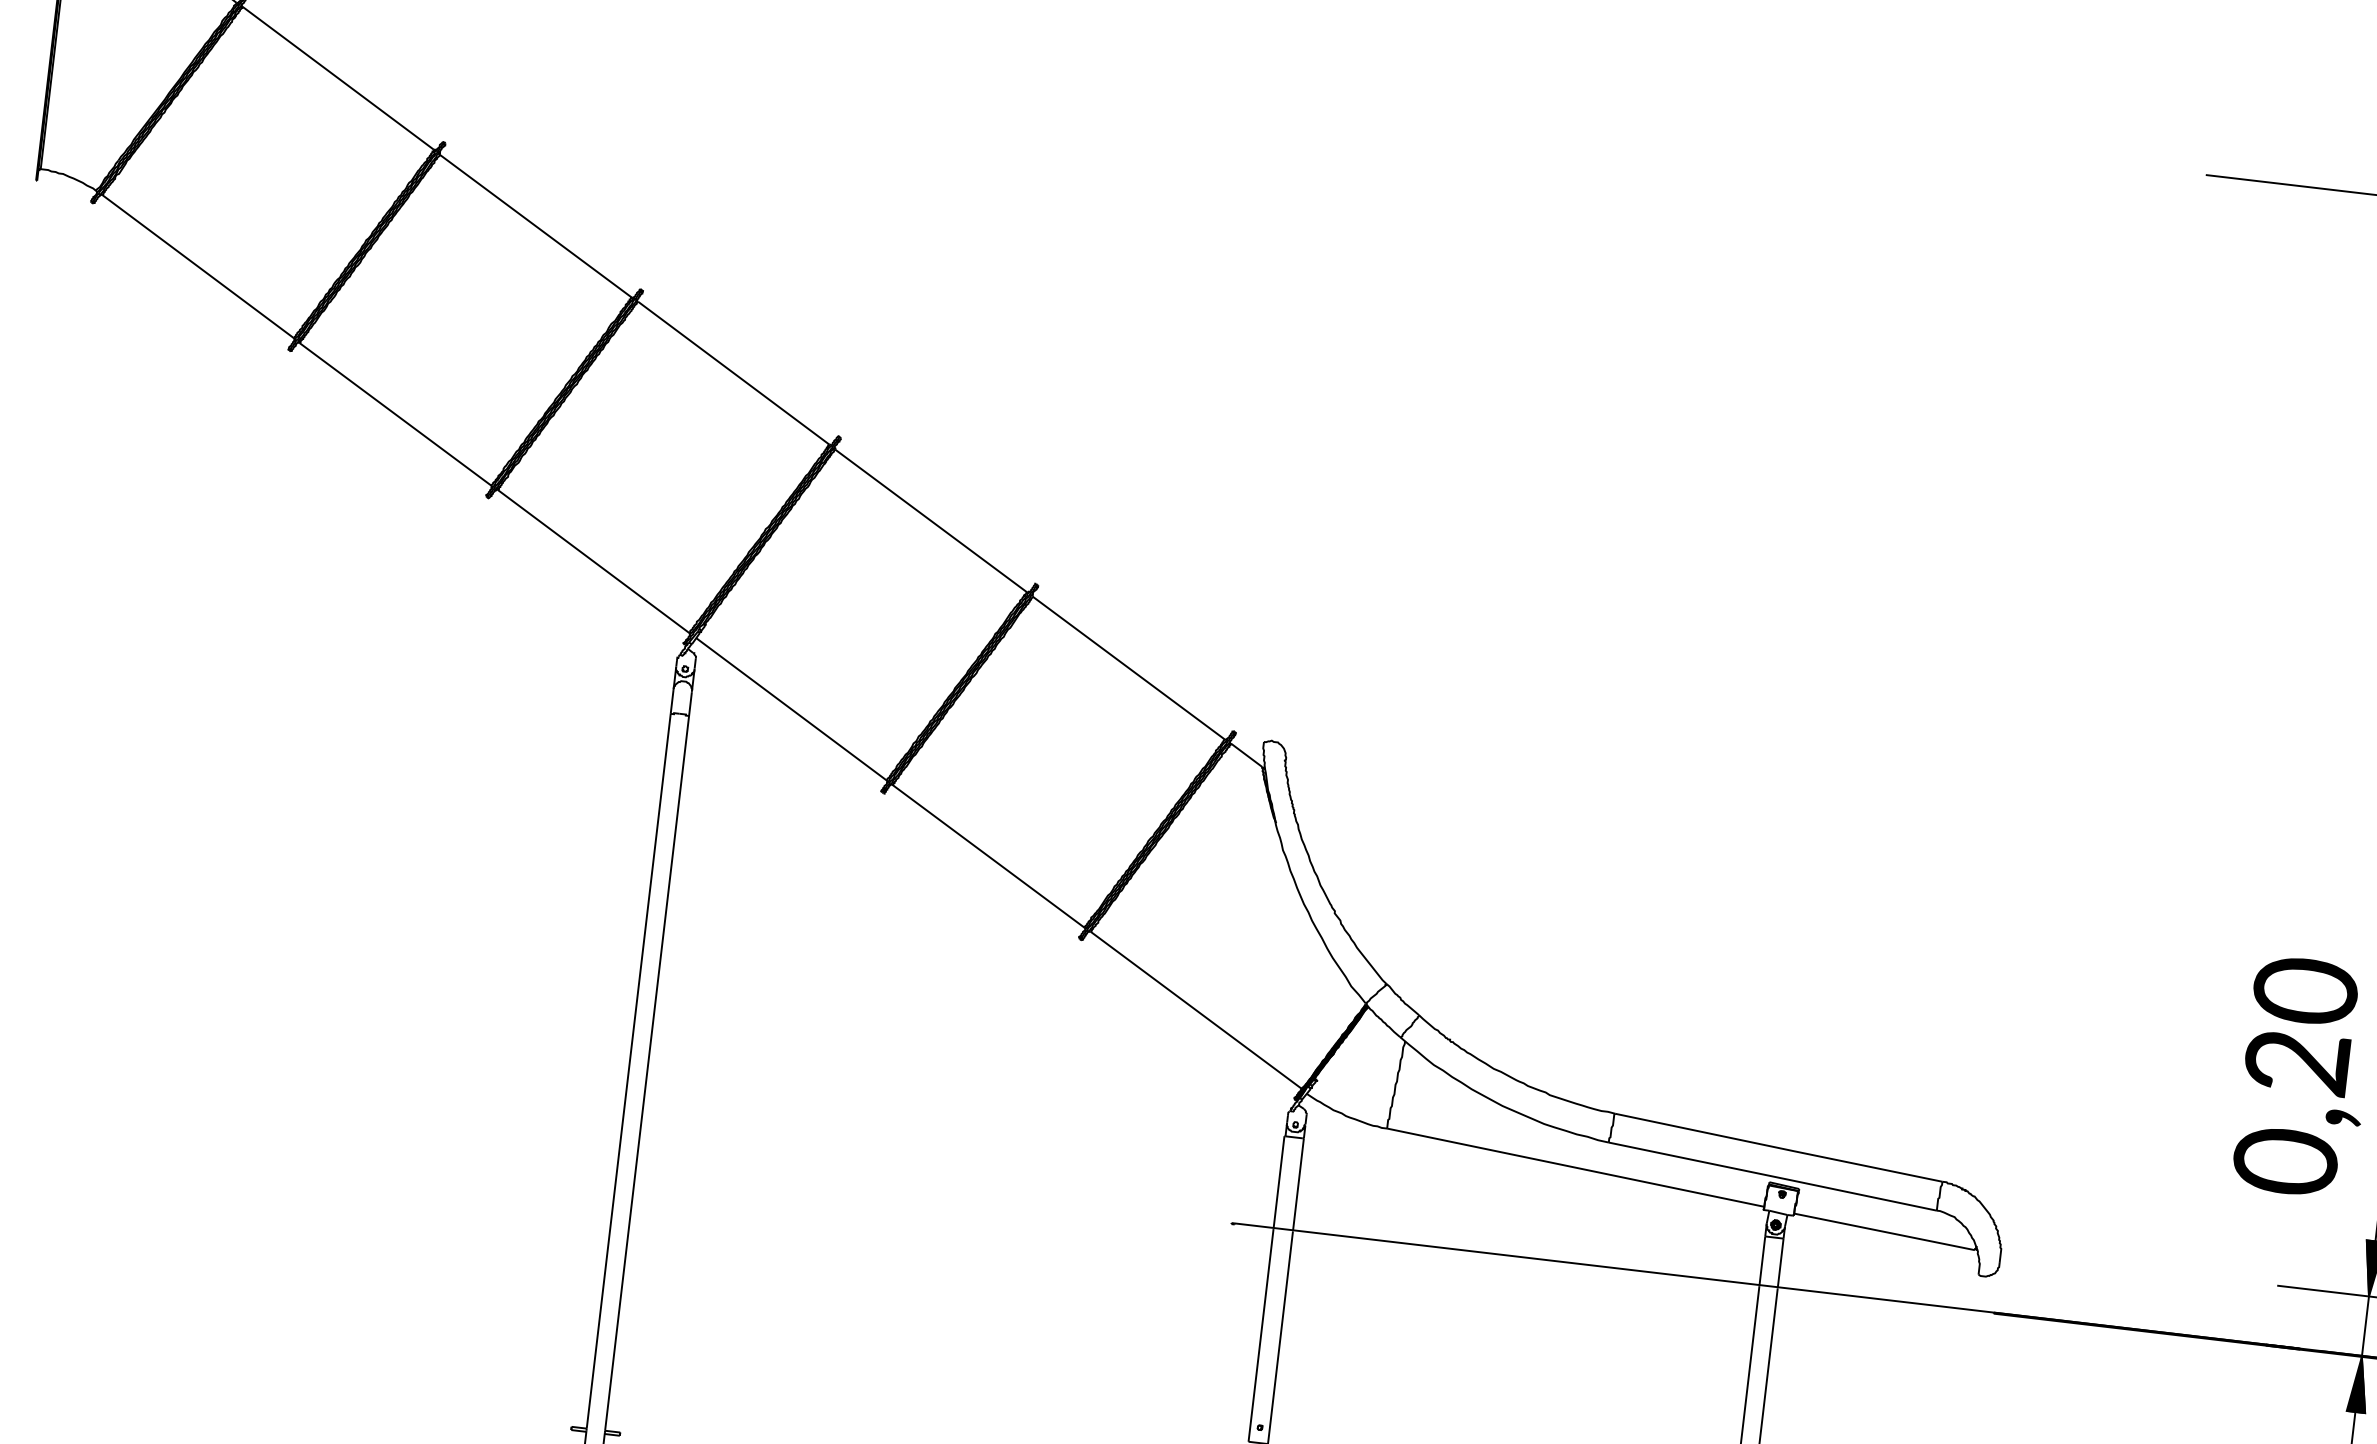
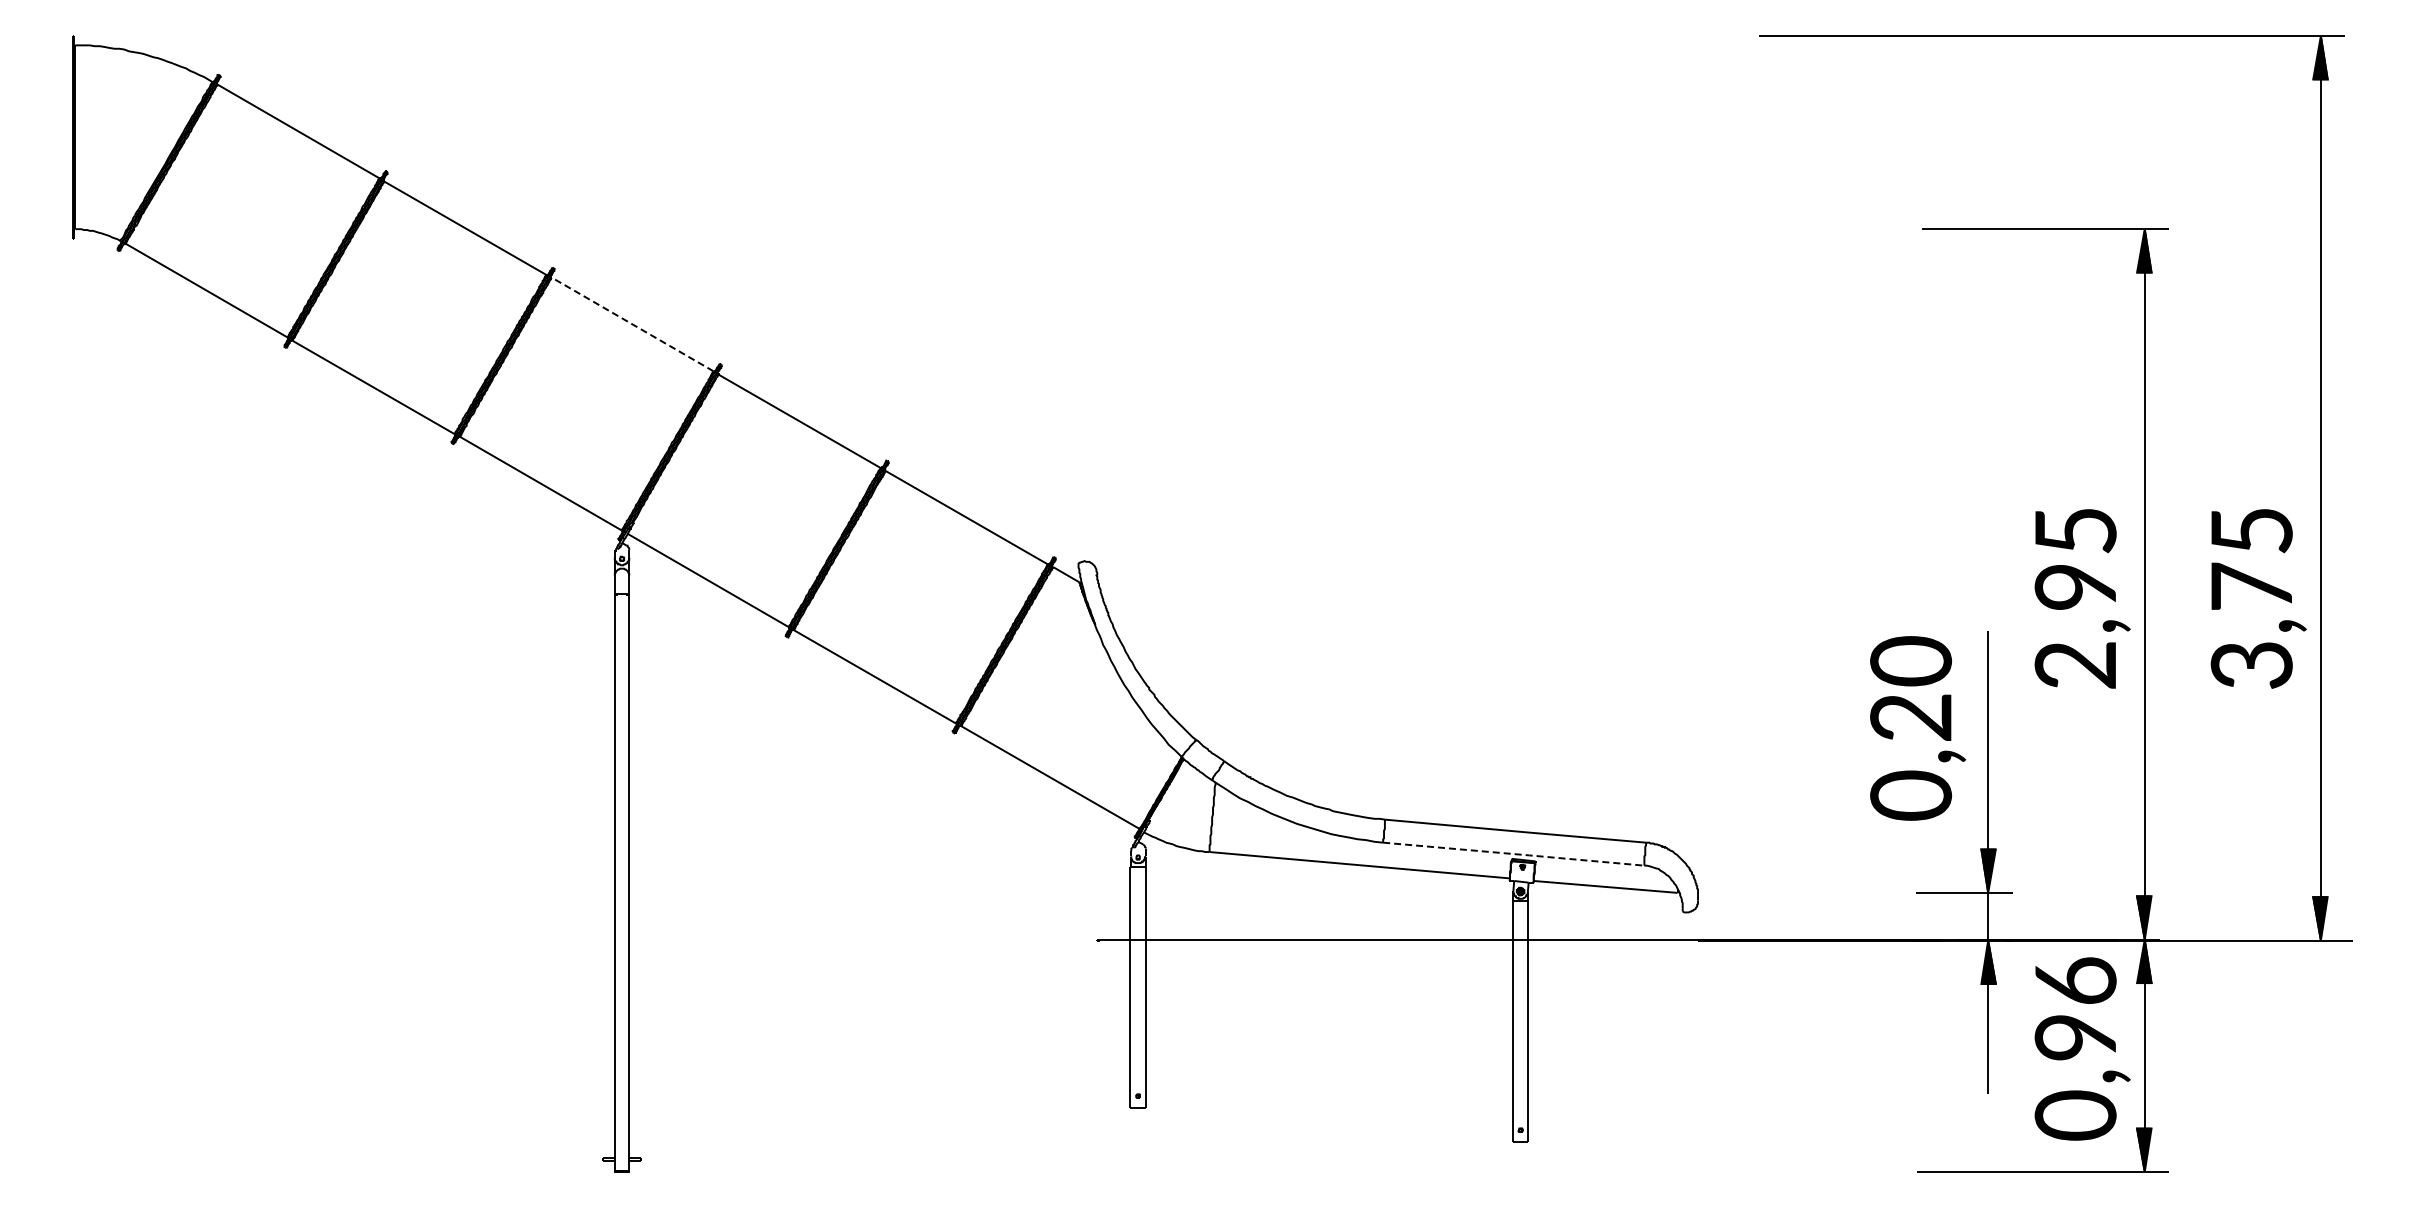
line: (733, 373) -> (632, 324), solid -> dashed
line: (1773, 1177) -> (1514, 854), solid -> dashed

